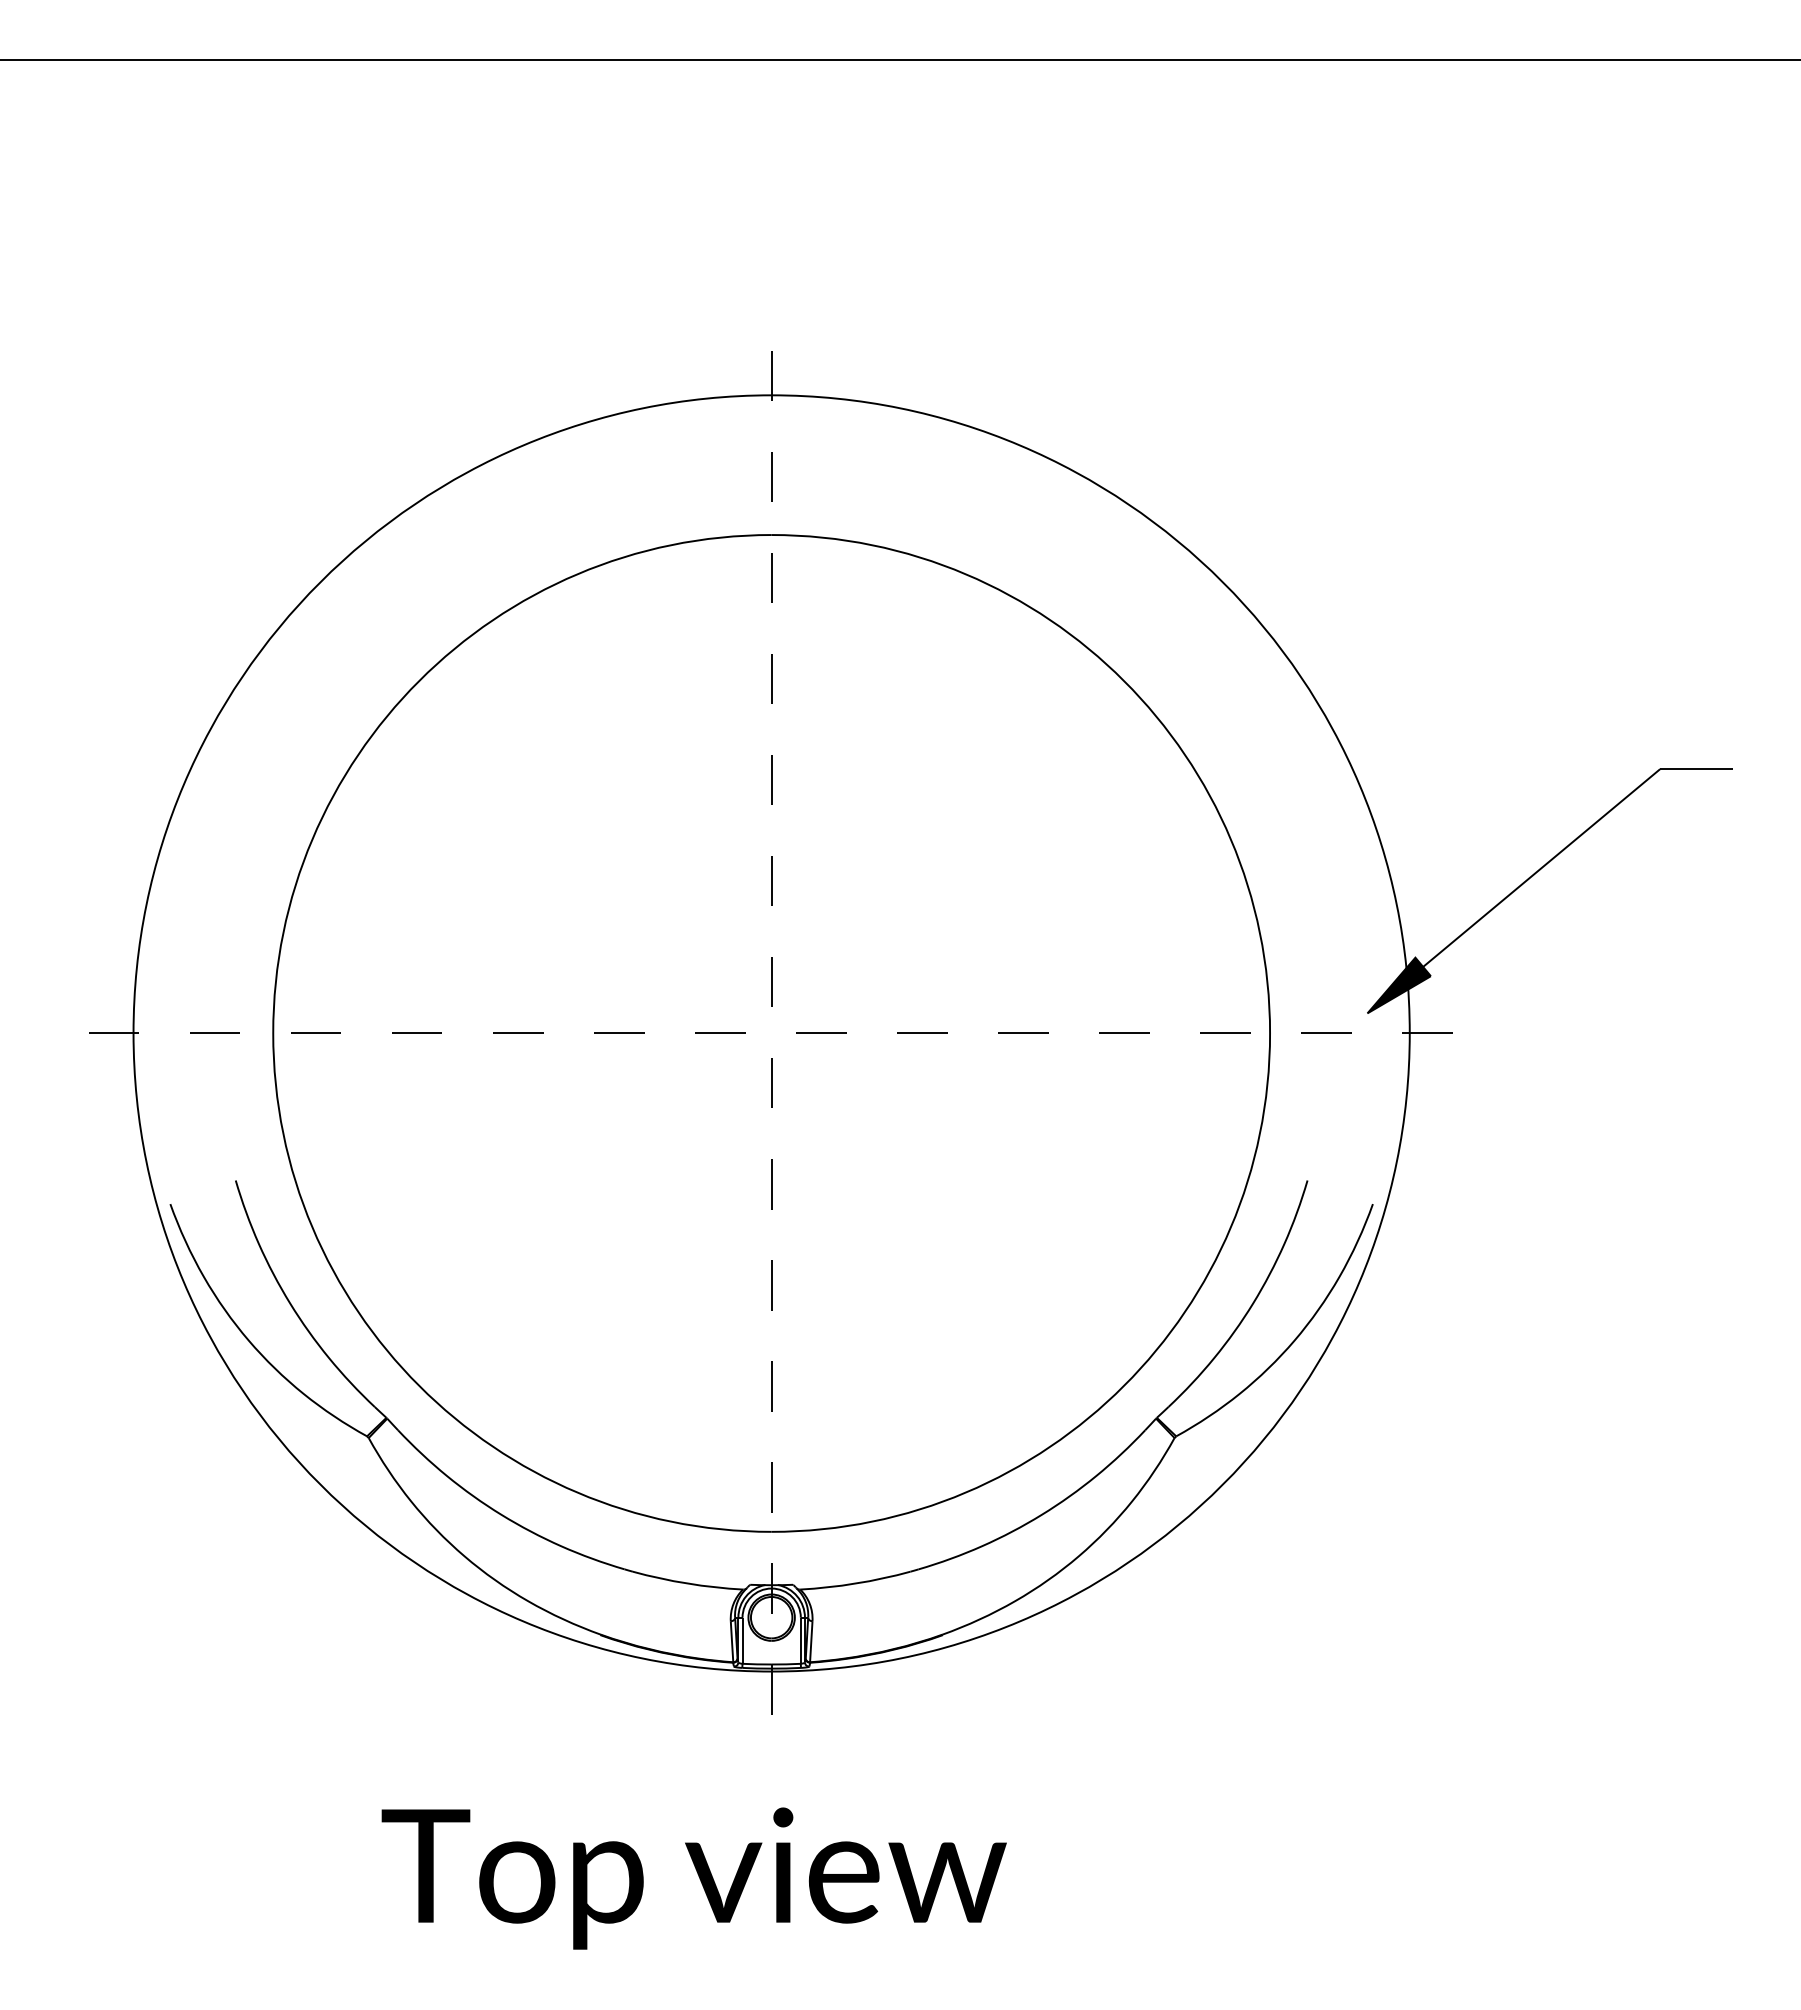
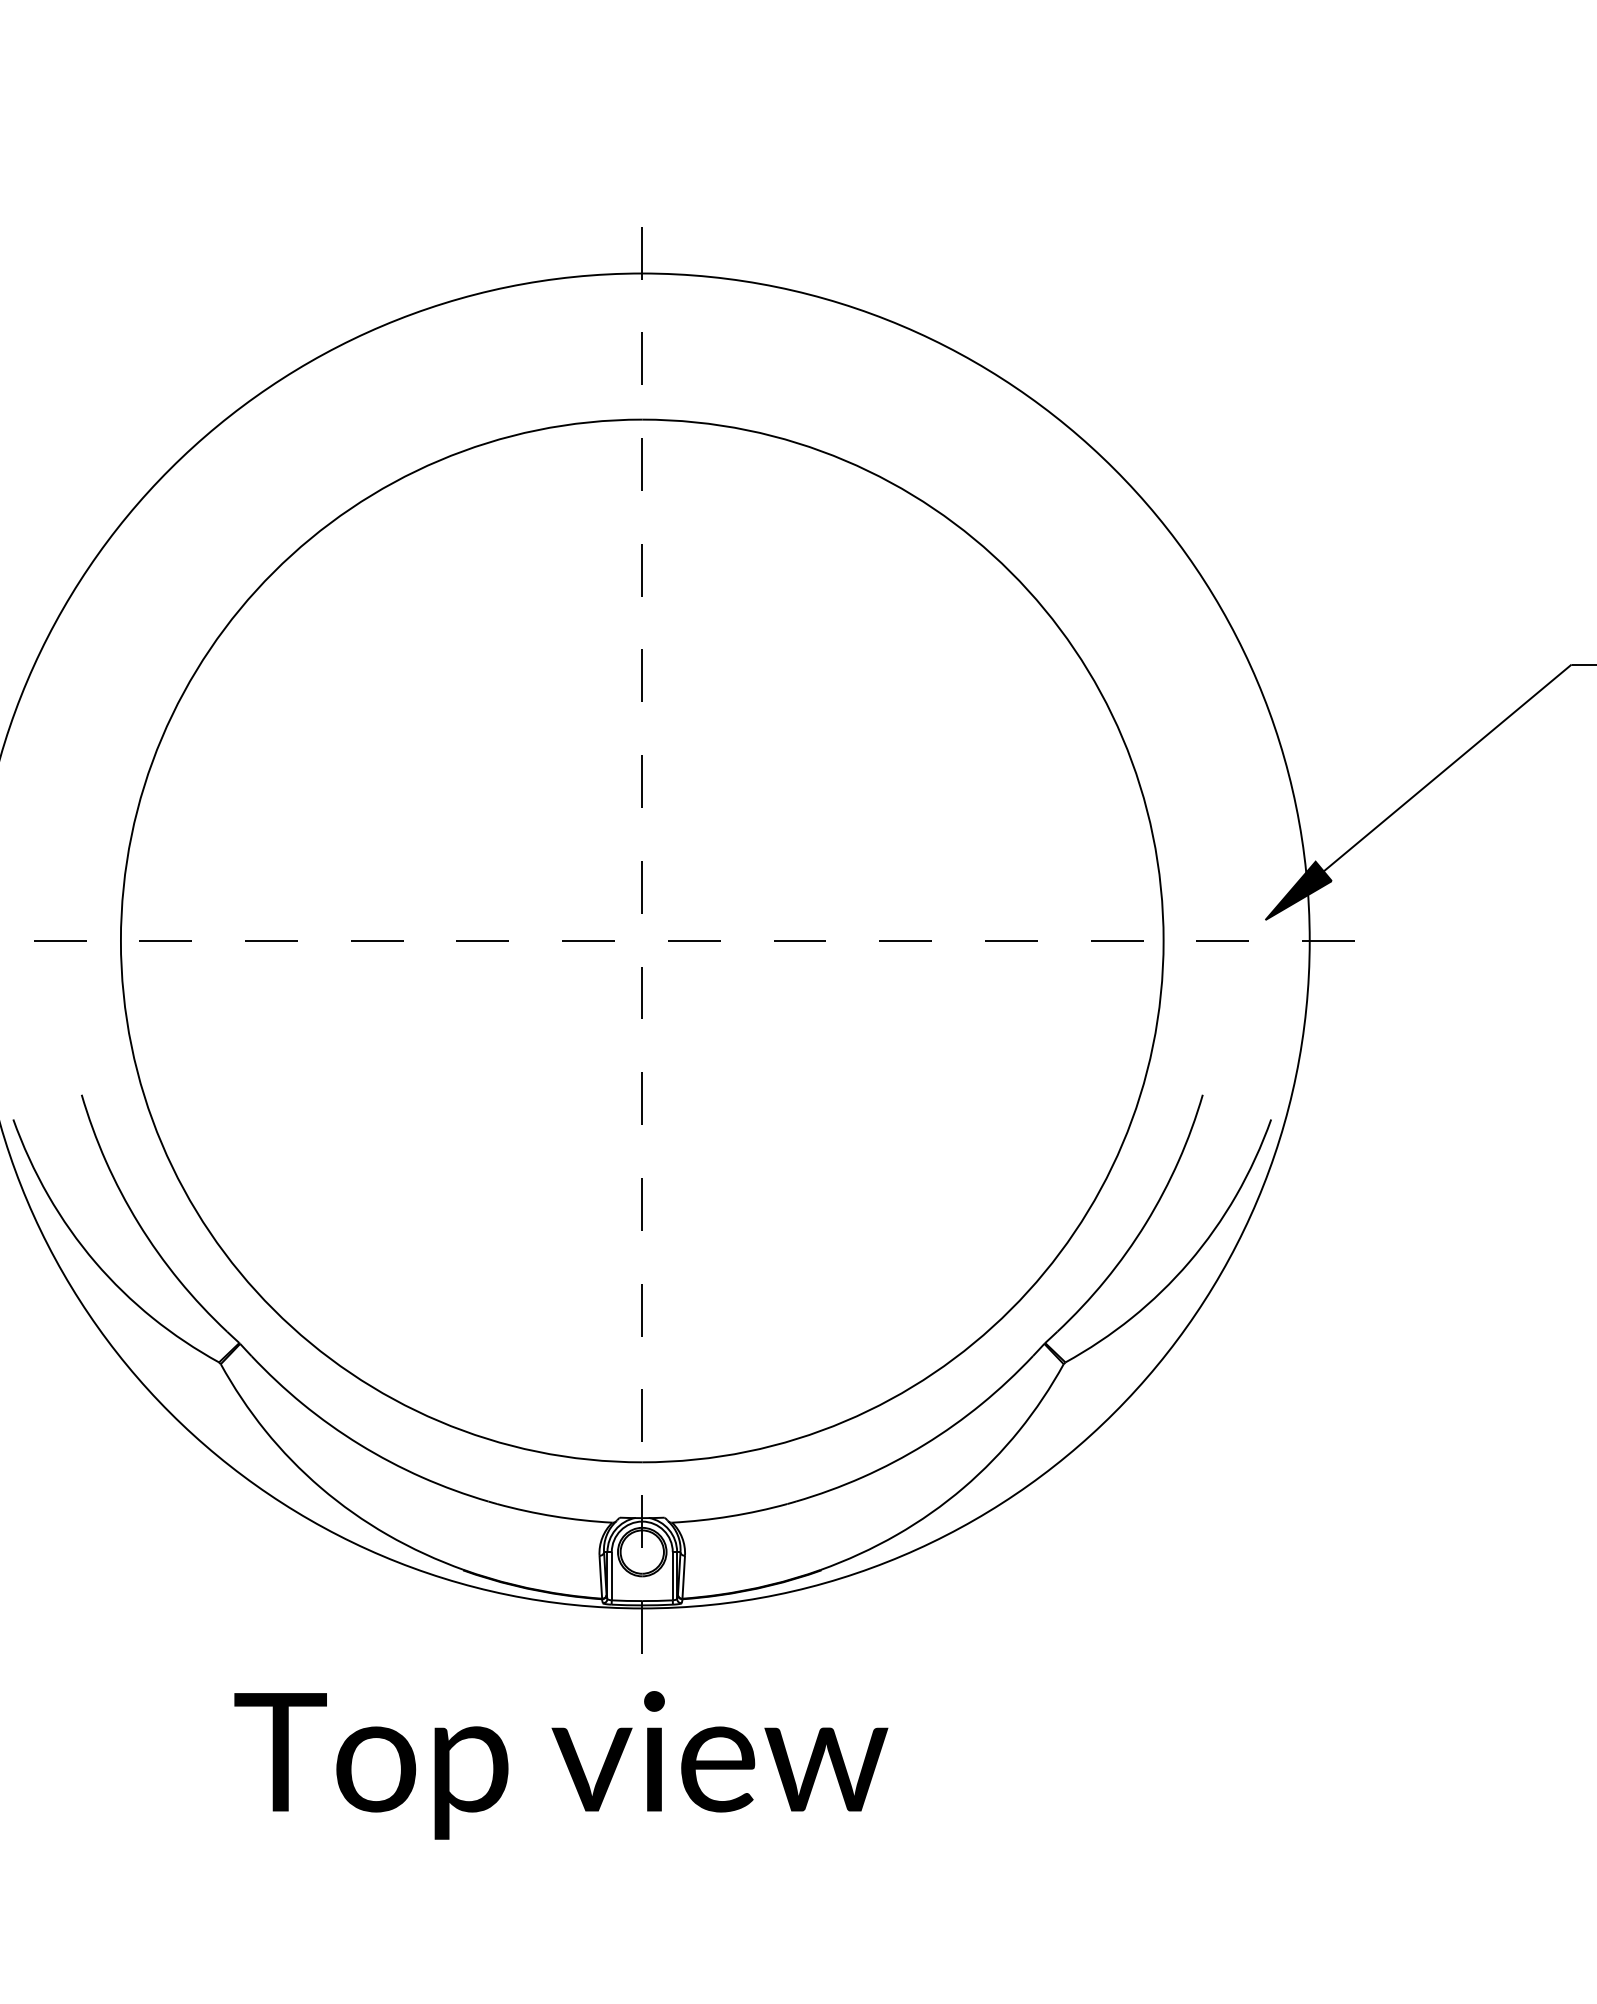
text: (693, 1878) -> (560, 1765), moved

